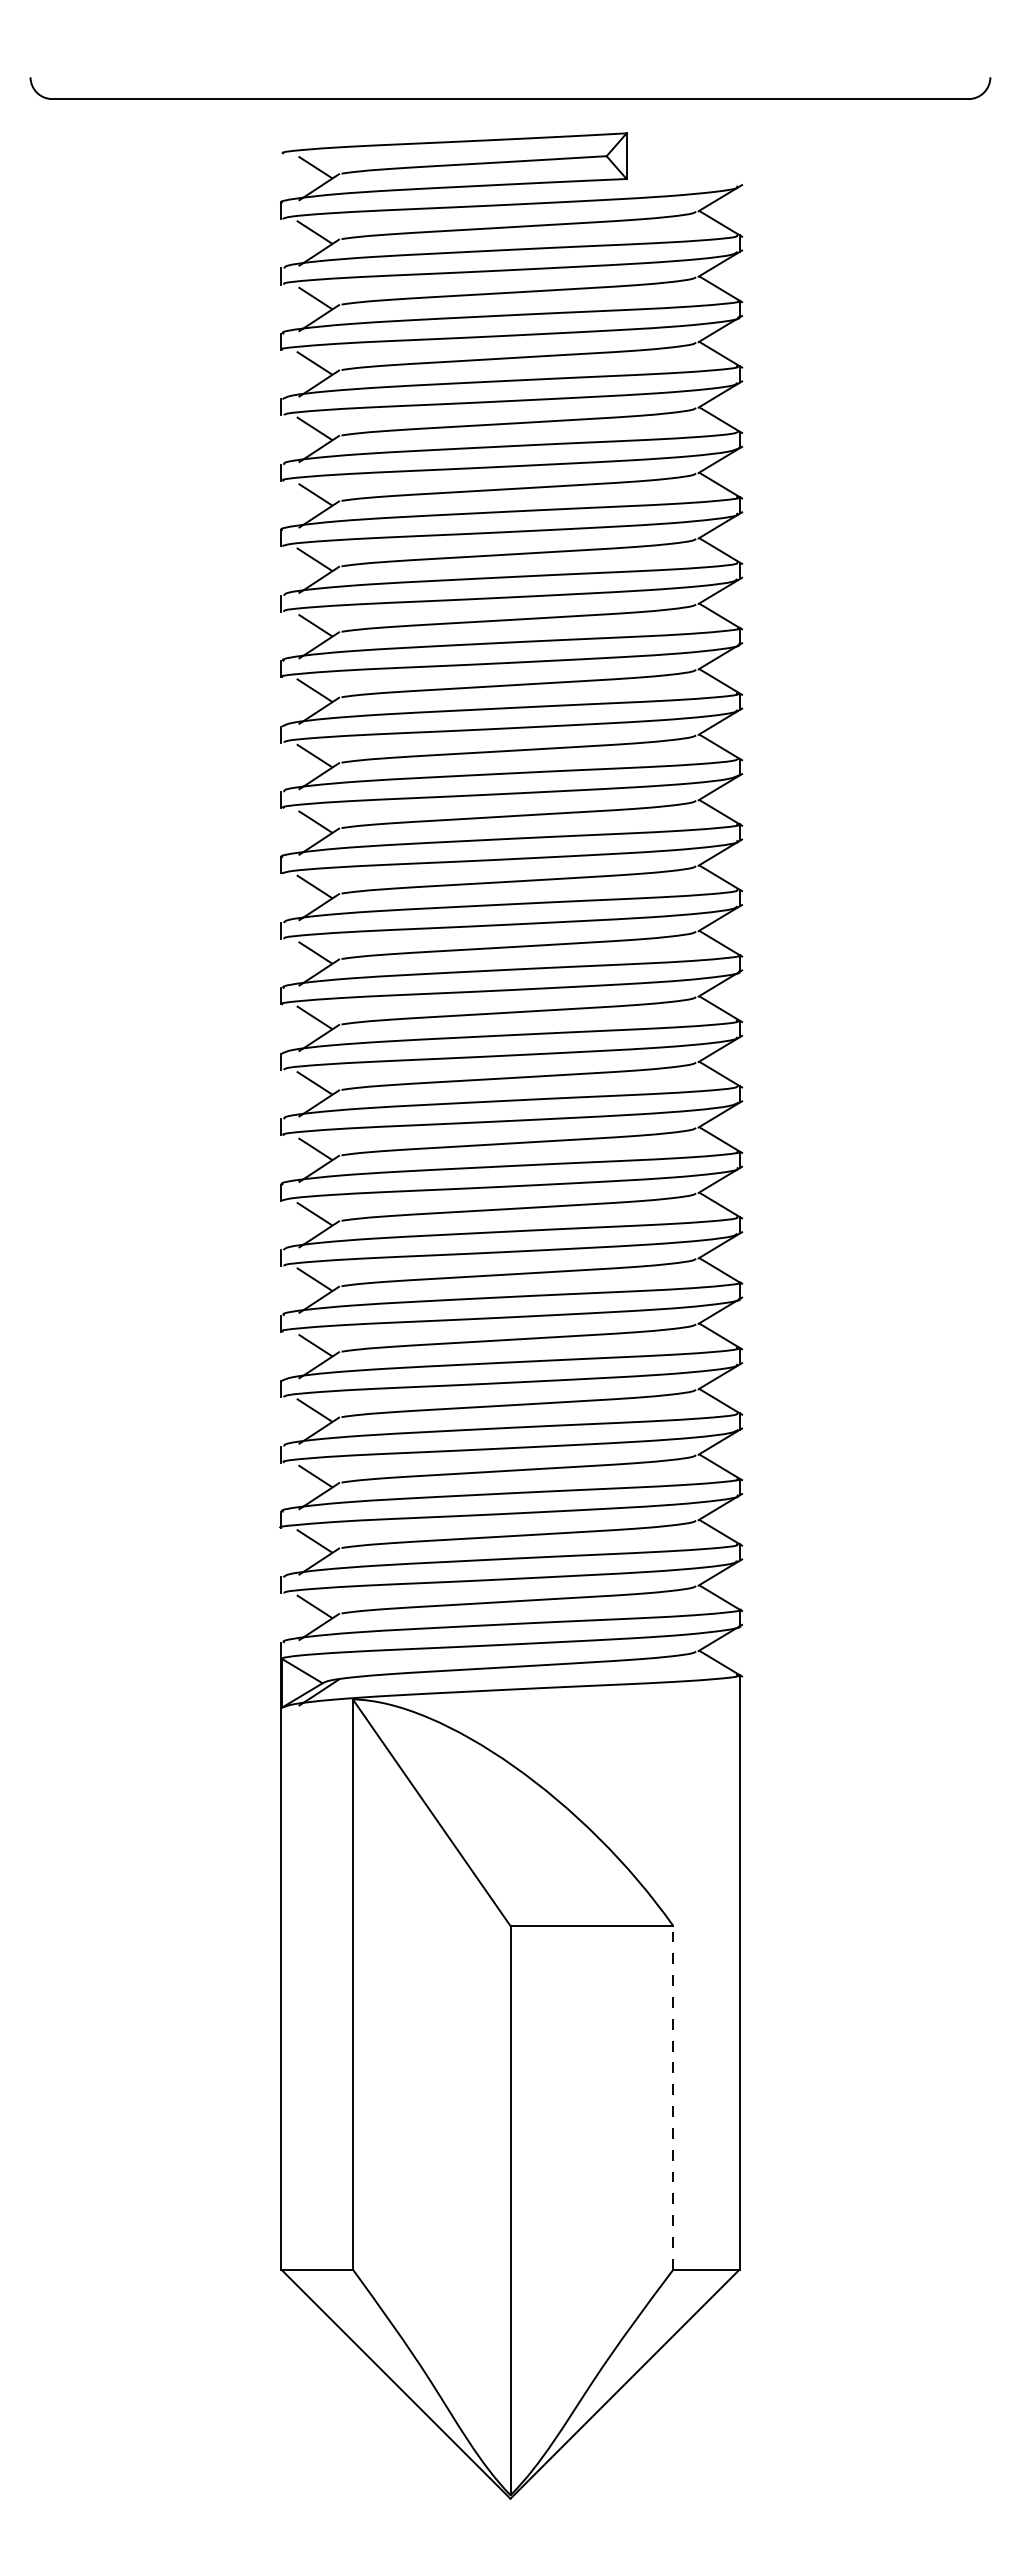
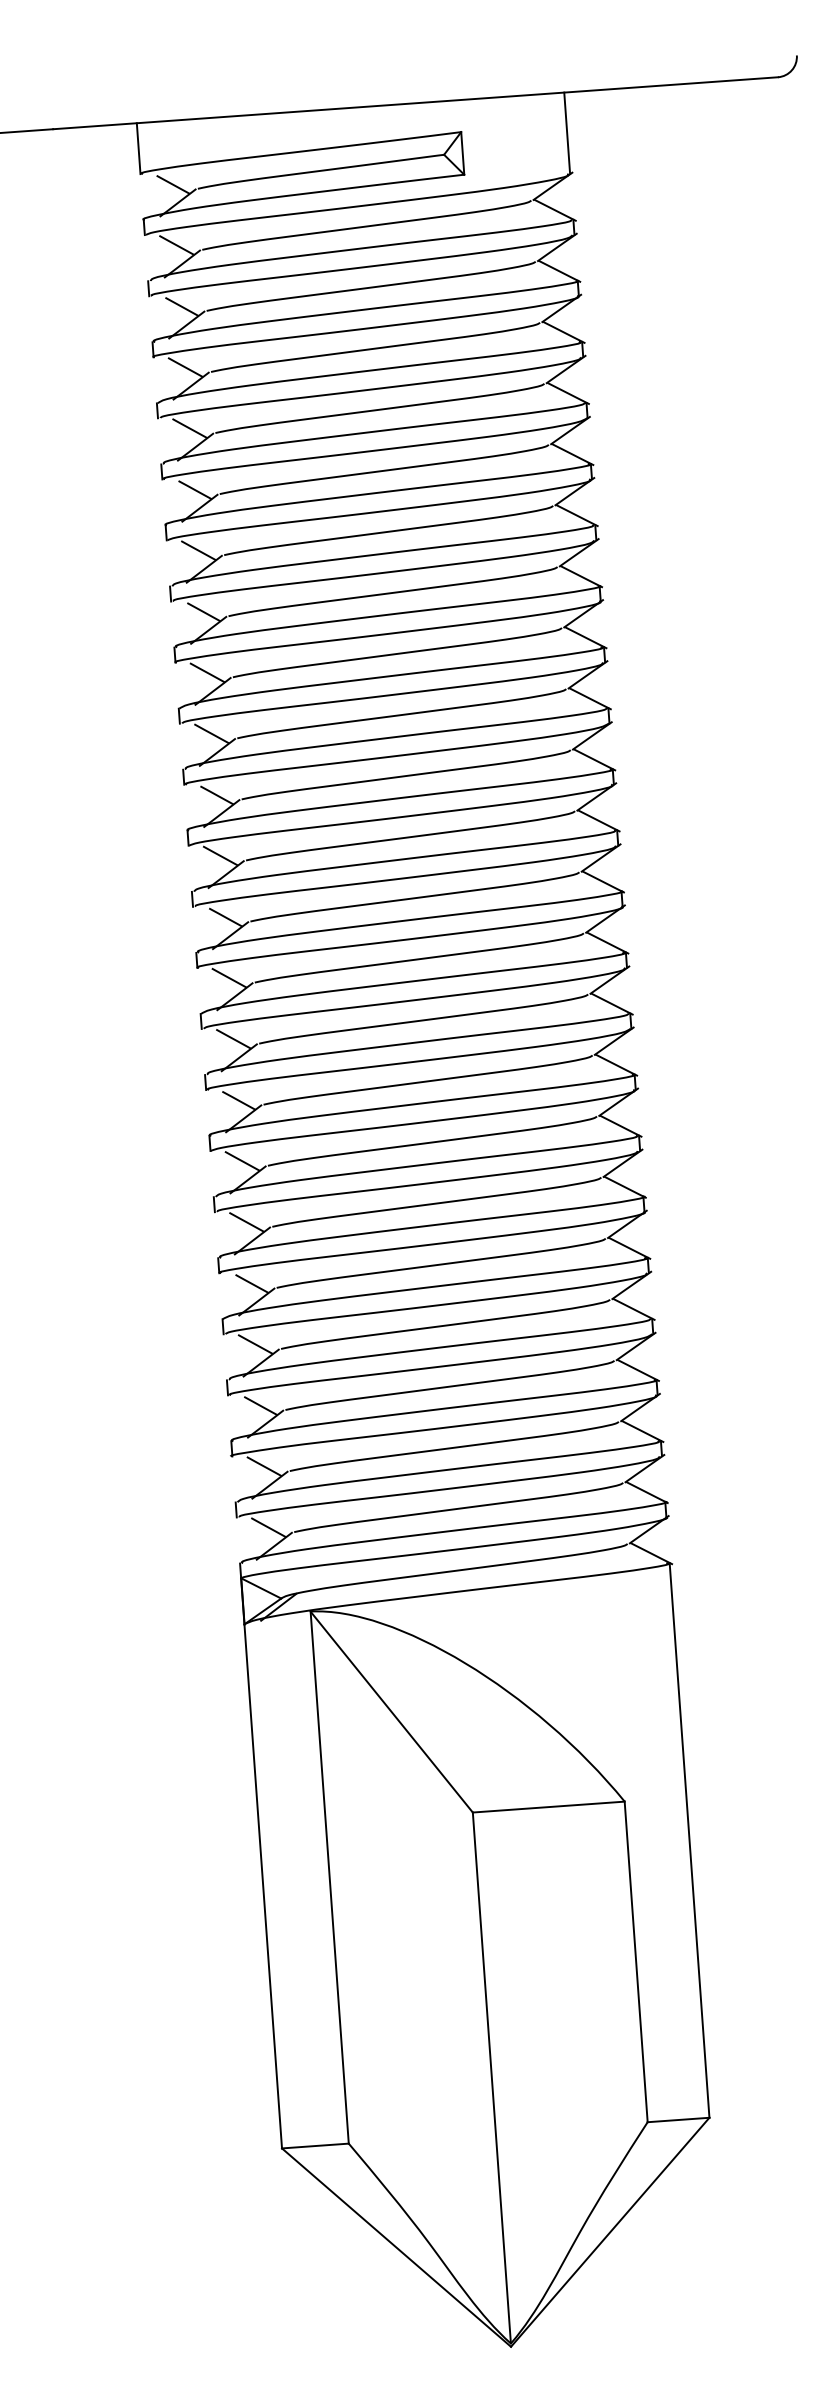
line: (281, 126) -> (138, 148), added
line: (739, 142) -> (567, 133), added
line: (673, 2097) -> (636, 1961), dashed -> solid

